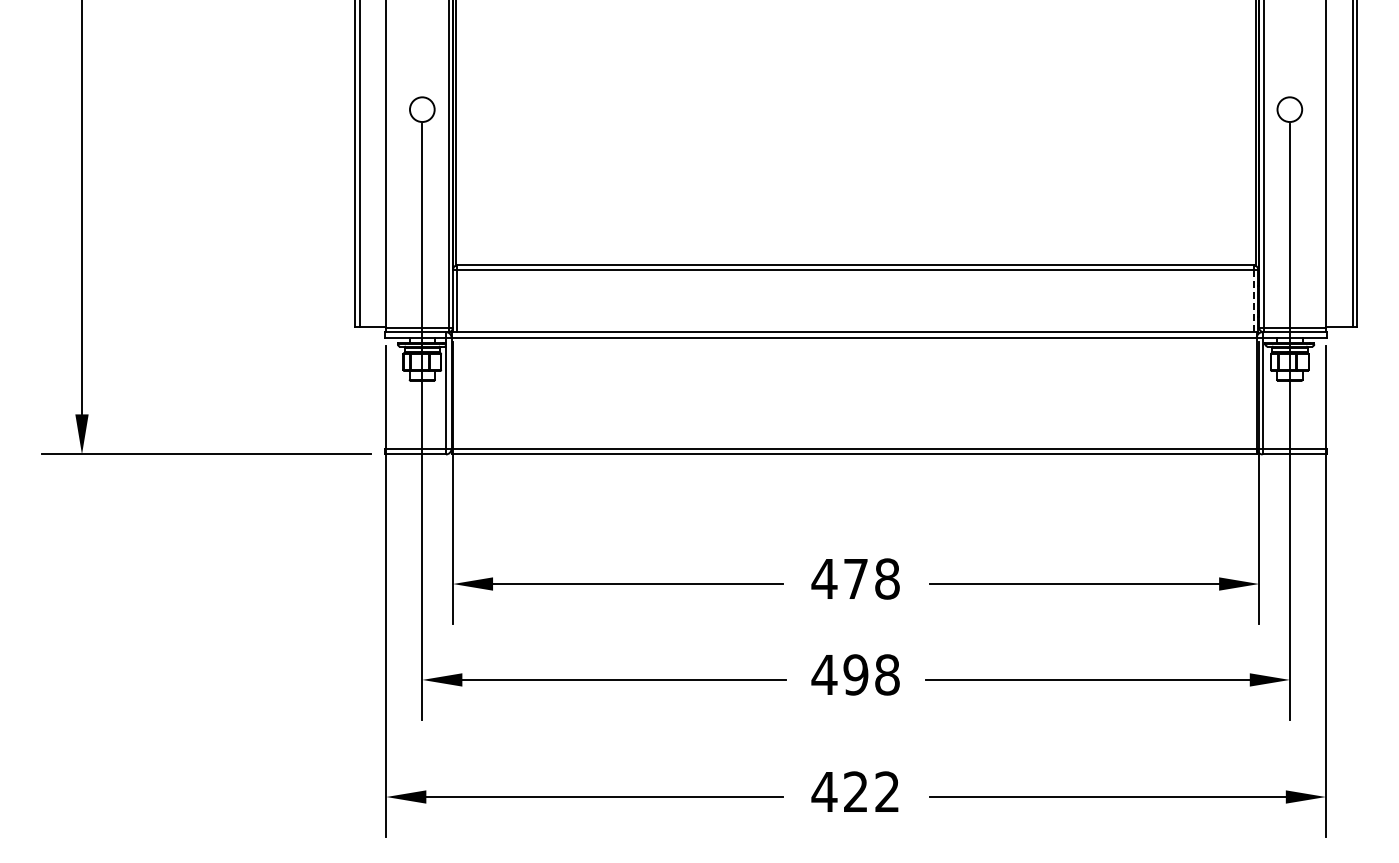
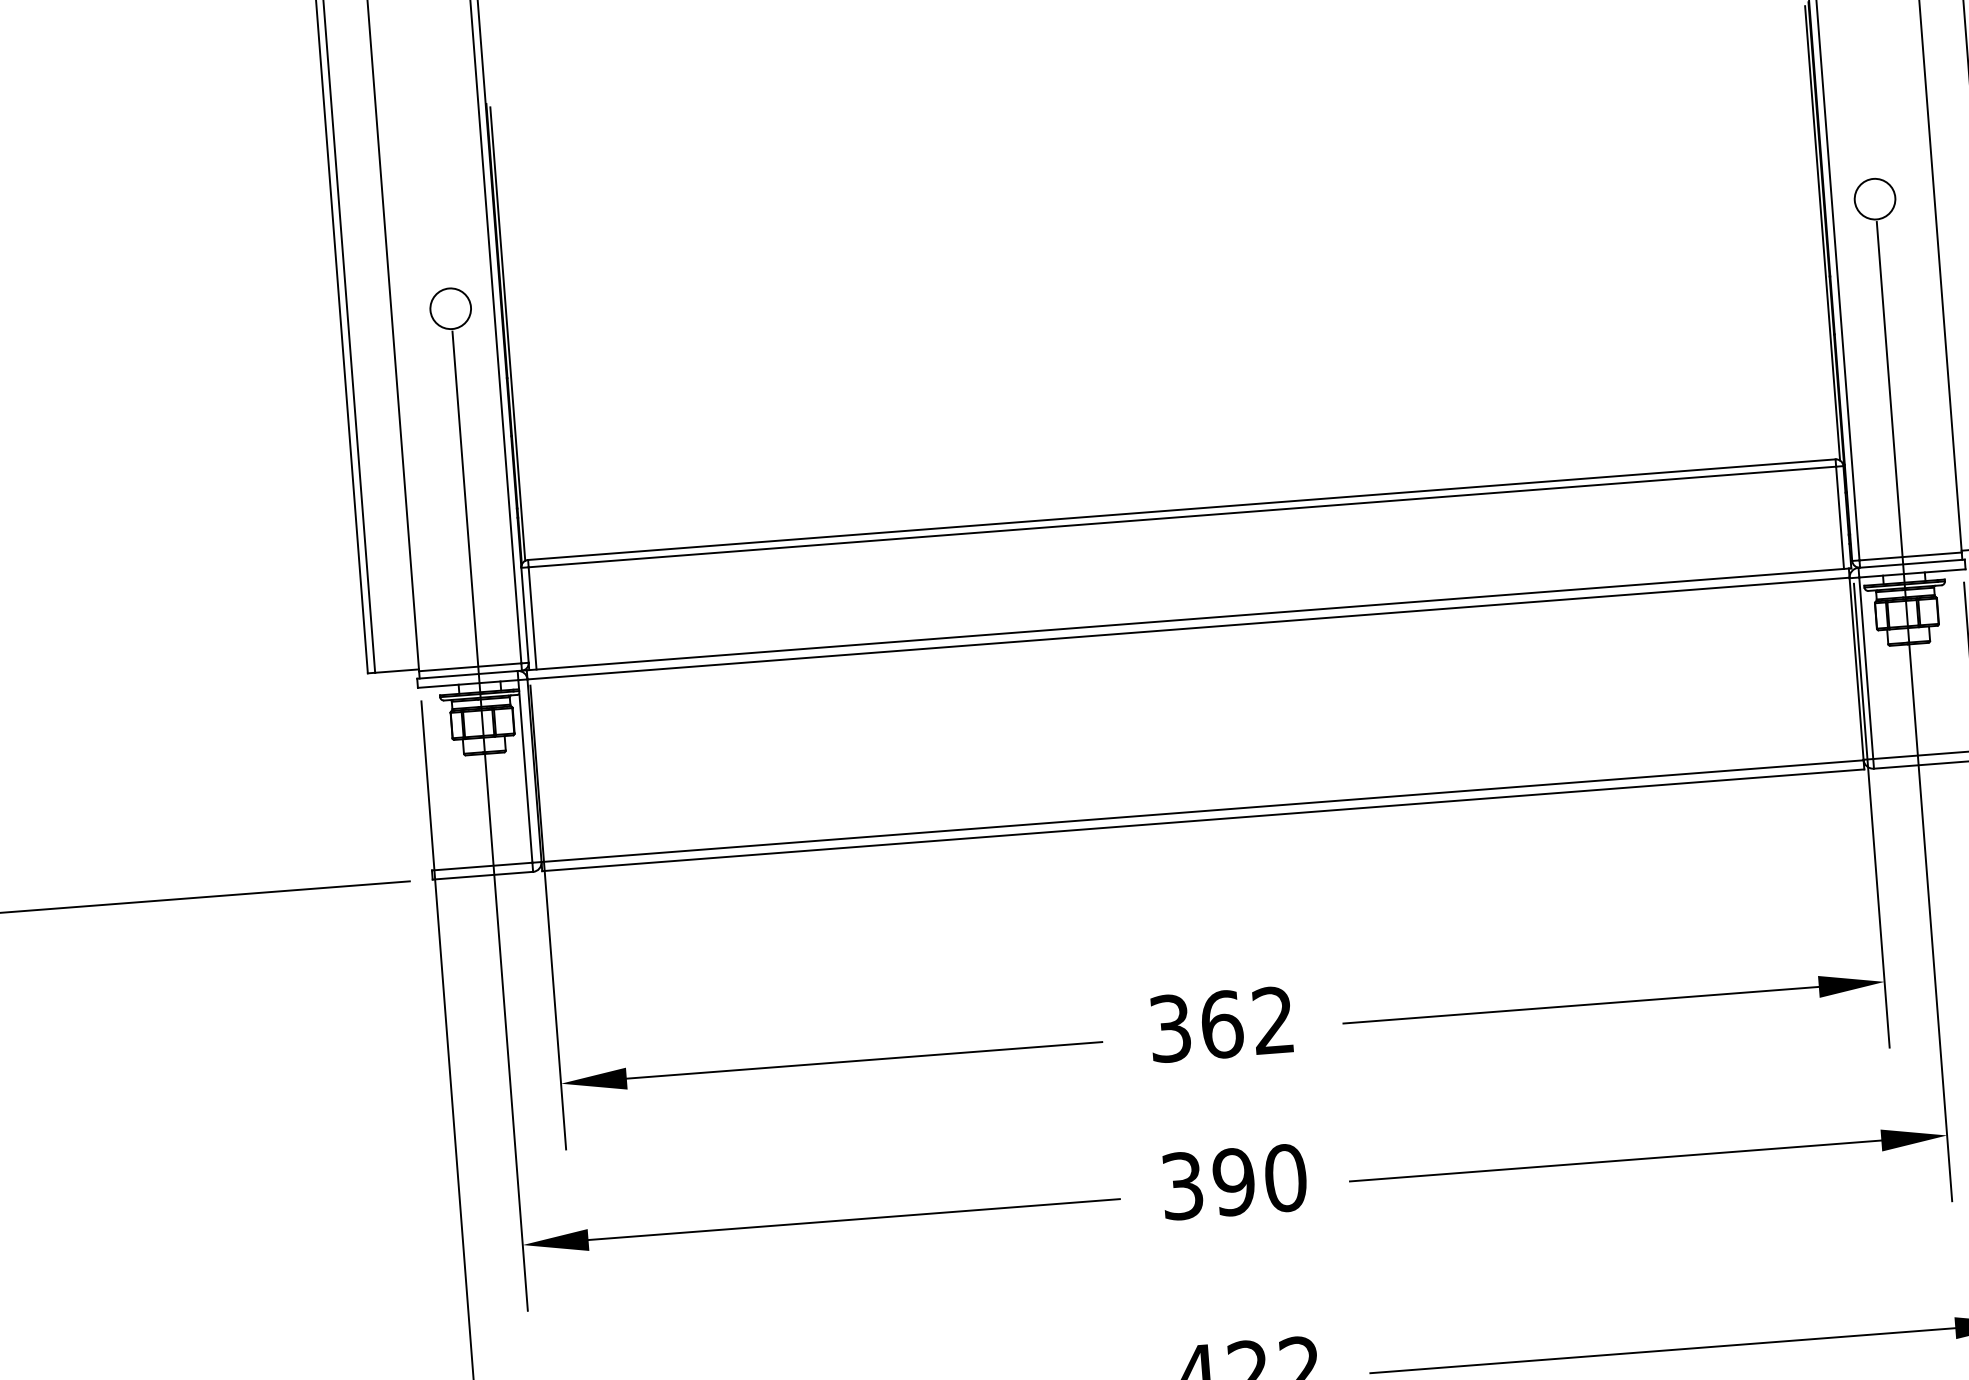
line: (1253, 301) -> (1839, 518), dashed -> solid
text: (855, 578) -> (1221, 1023), 478 -> 362
text: (855, 674) -> (1233, 1181), 498 -> 390

